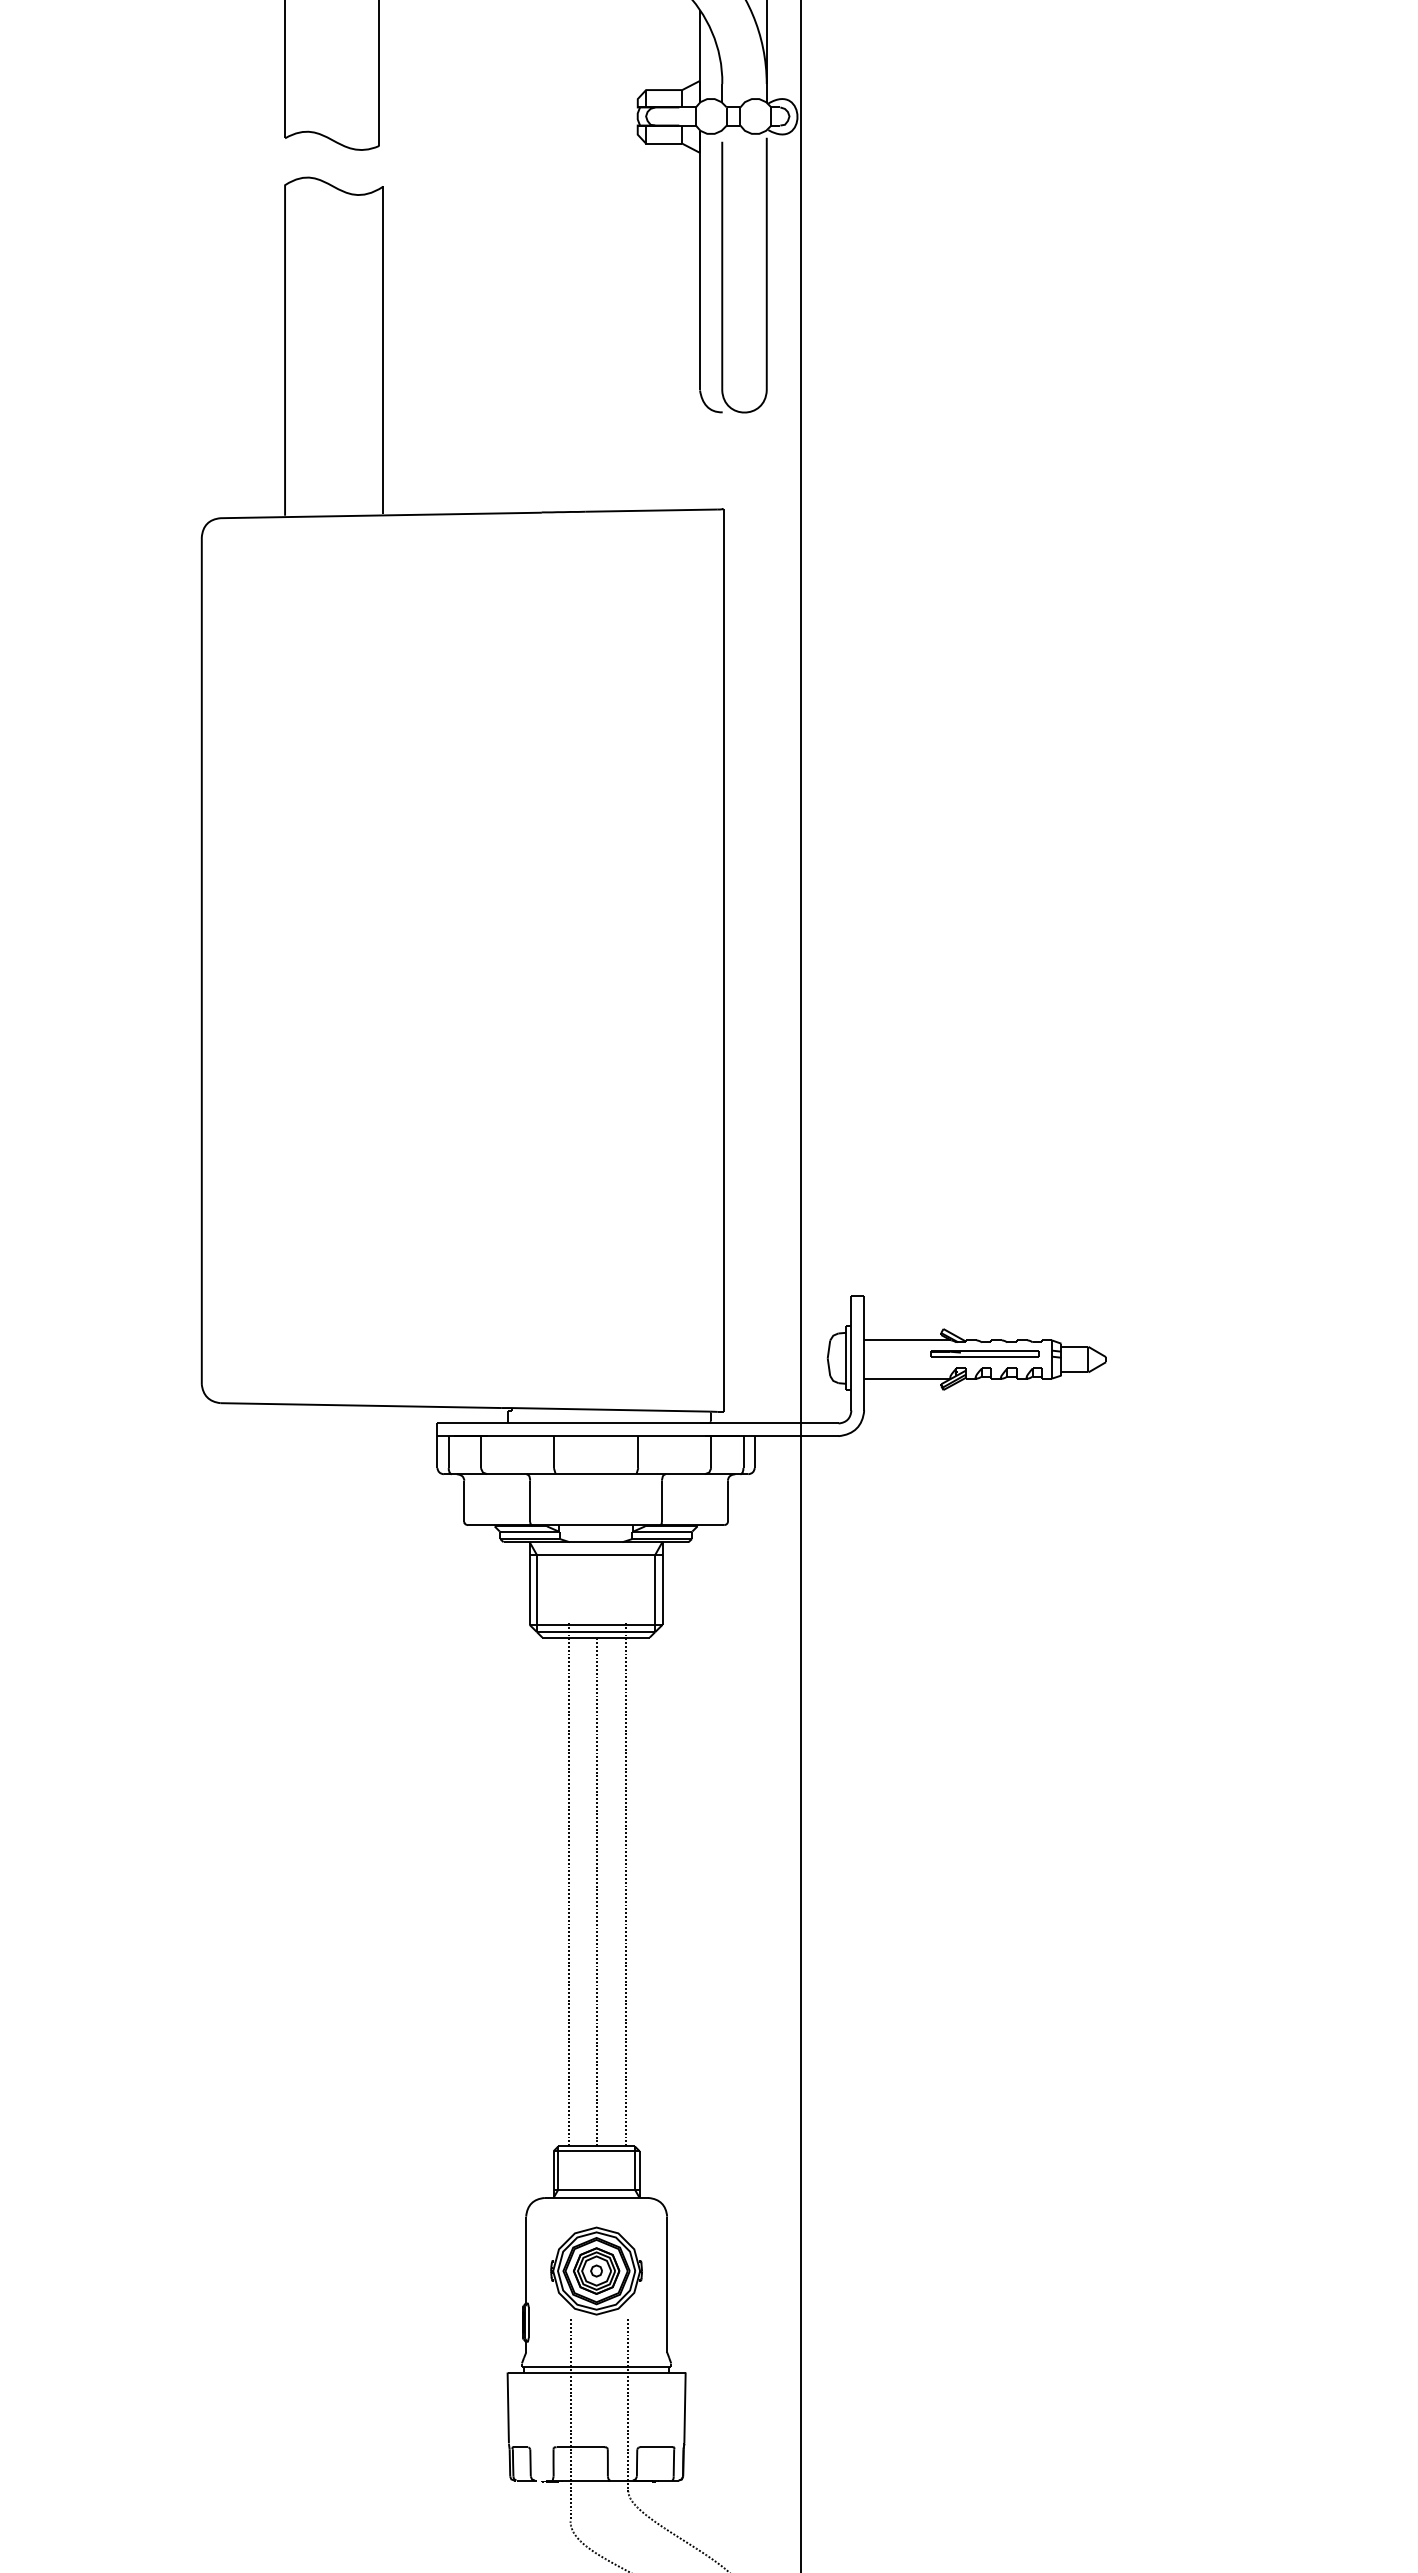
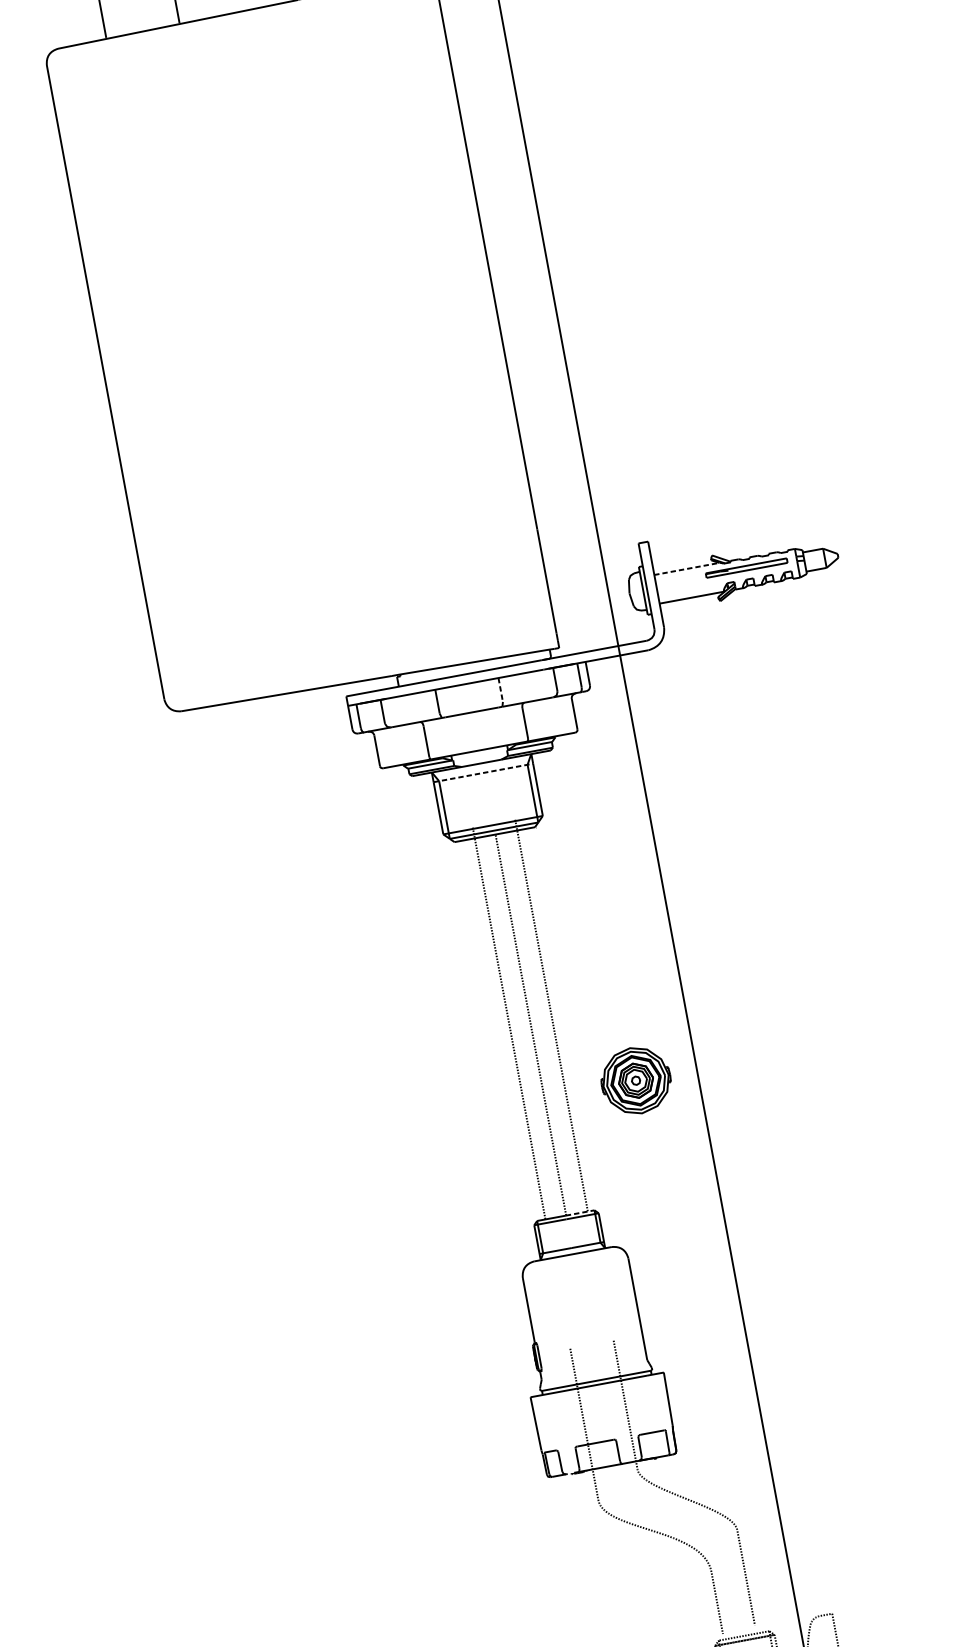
line: (907, 1340) -> (686, 569), solid -> dashed
line: (638, 1452) -> (500, 690), solid -> dashed
line: (596, 1555) -> (483, 773), solid -> dashed
line: (616, 2146) -> (580, 1212), solid -> dashed
part: (596, 2270) -> (635, 1080), moved

